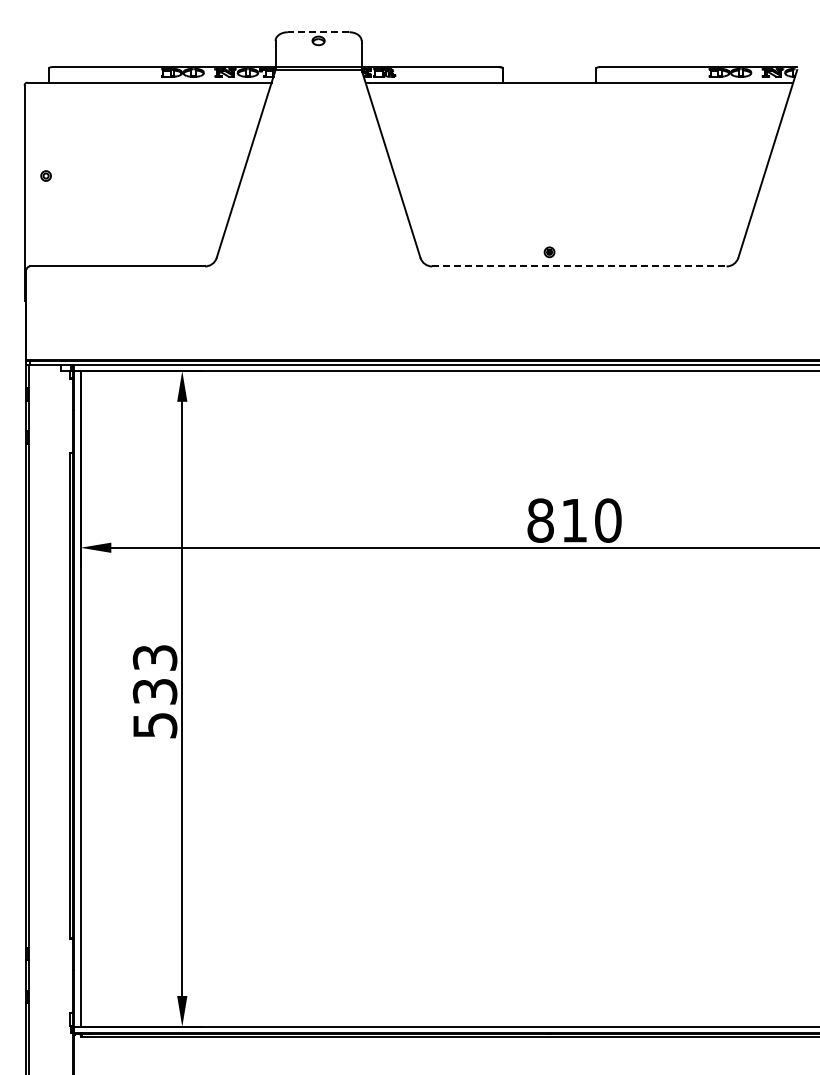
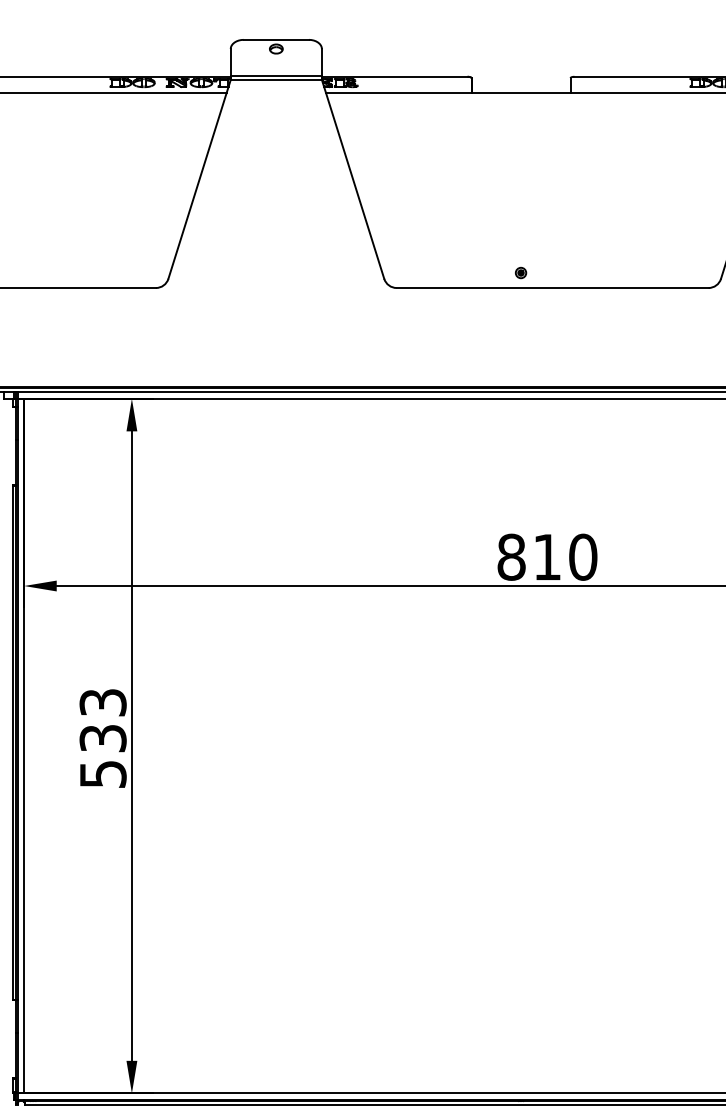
line: (318, 32) -> (276, 40), dashed -> solid
line: (579, 266) -> (552, 288), dashed -> solid

